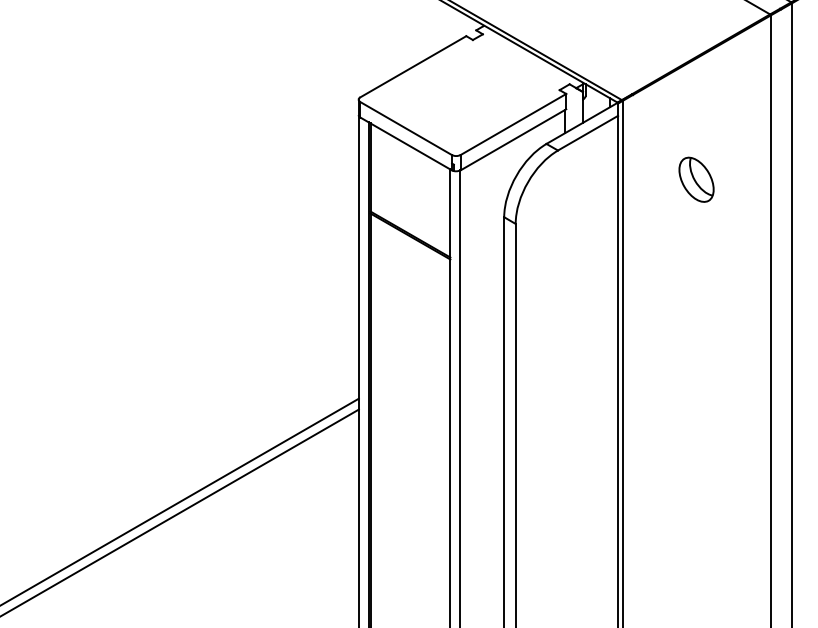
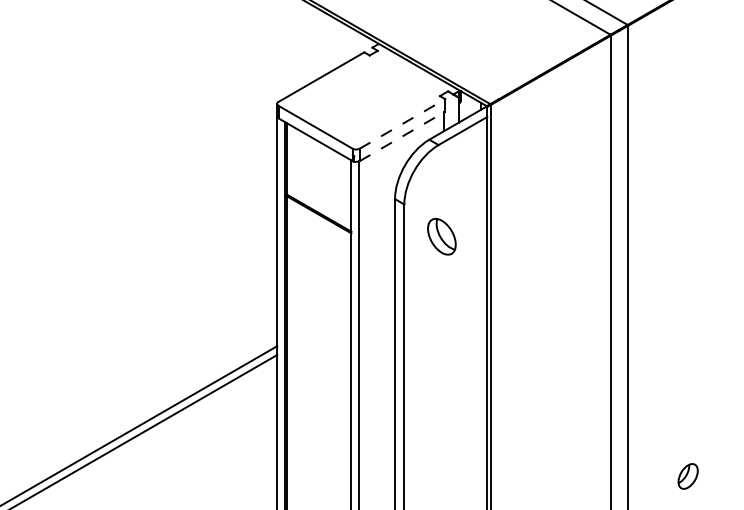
line: (513, 125) -> (402, 124), solid -> dashed
line: (513, 139) -> (402, 136), solid -> dashed
part: (696, 179) -> (441, 236), moved

